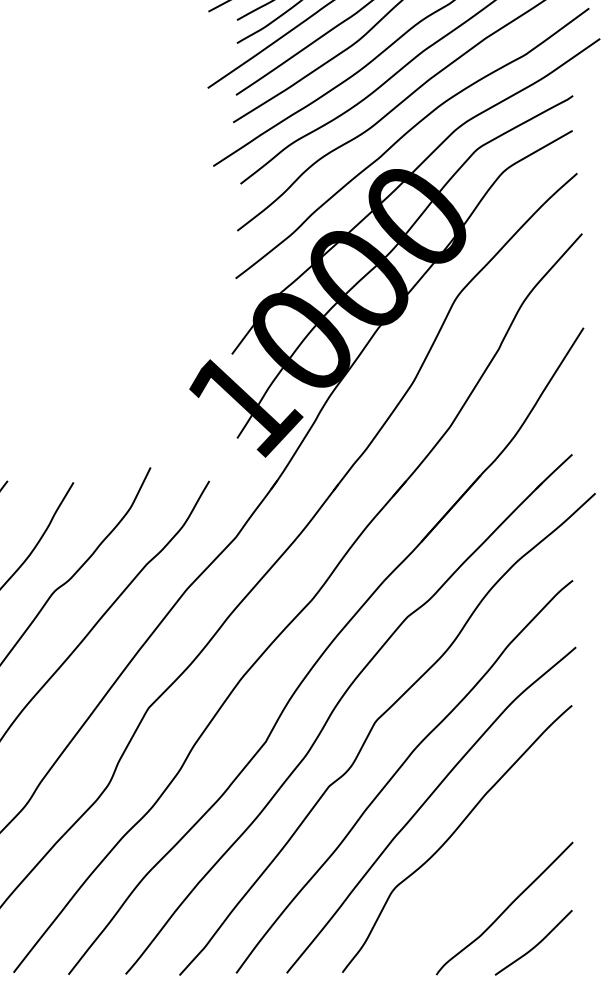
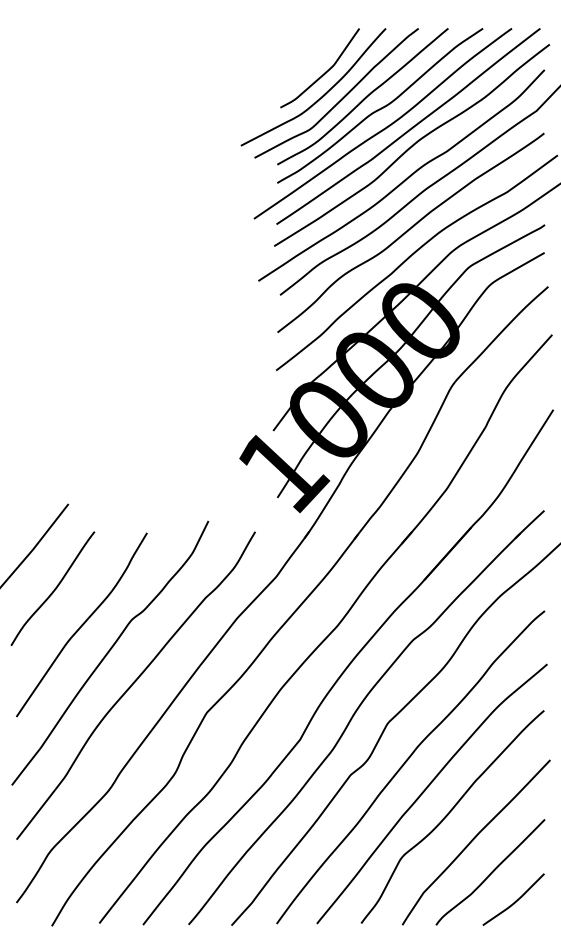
curve: (483, 868) -> (473, 840), added

